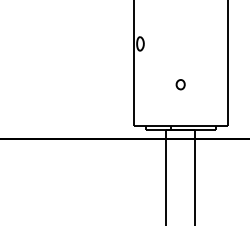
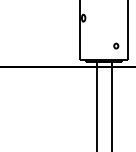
part: (181, 83) -> (116, 45), moved

